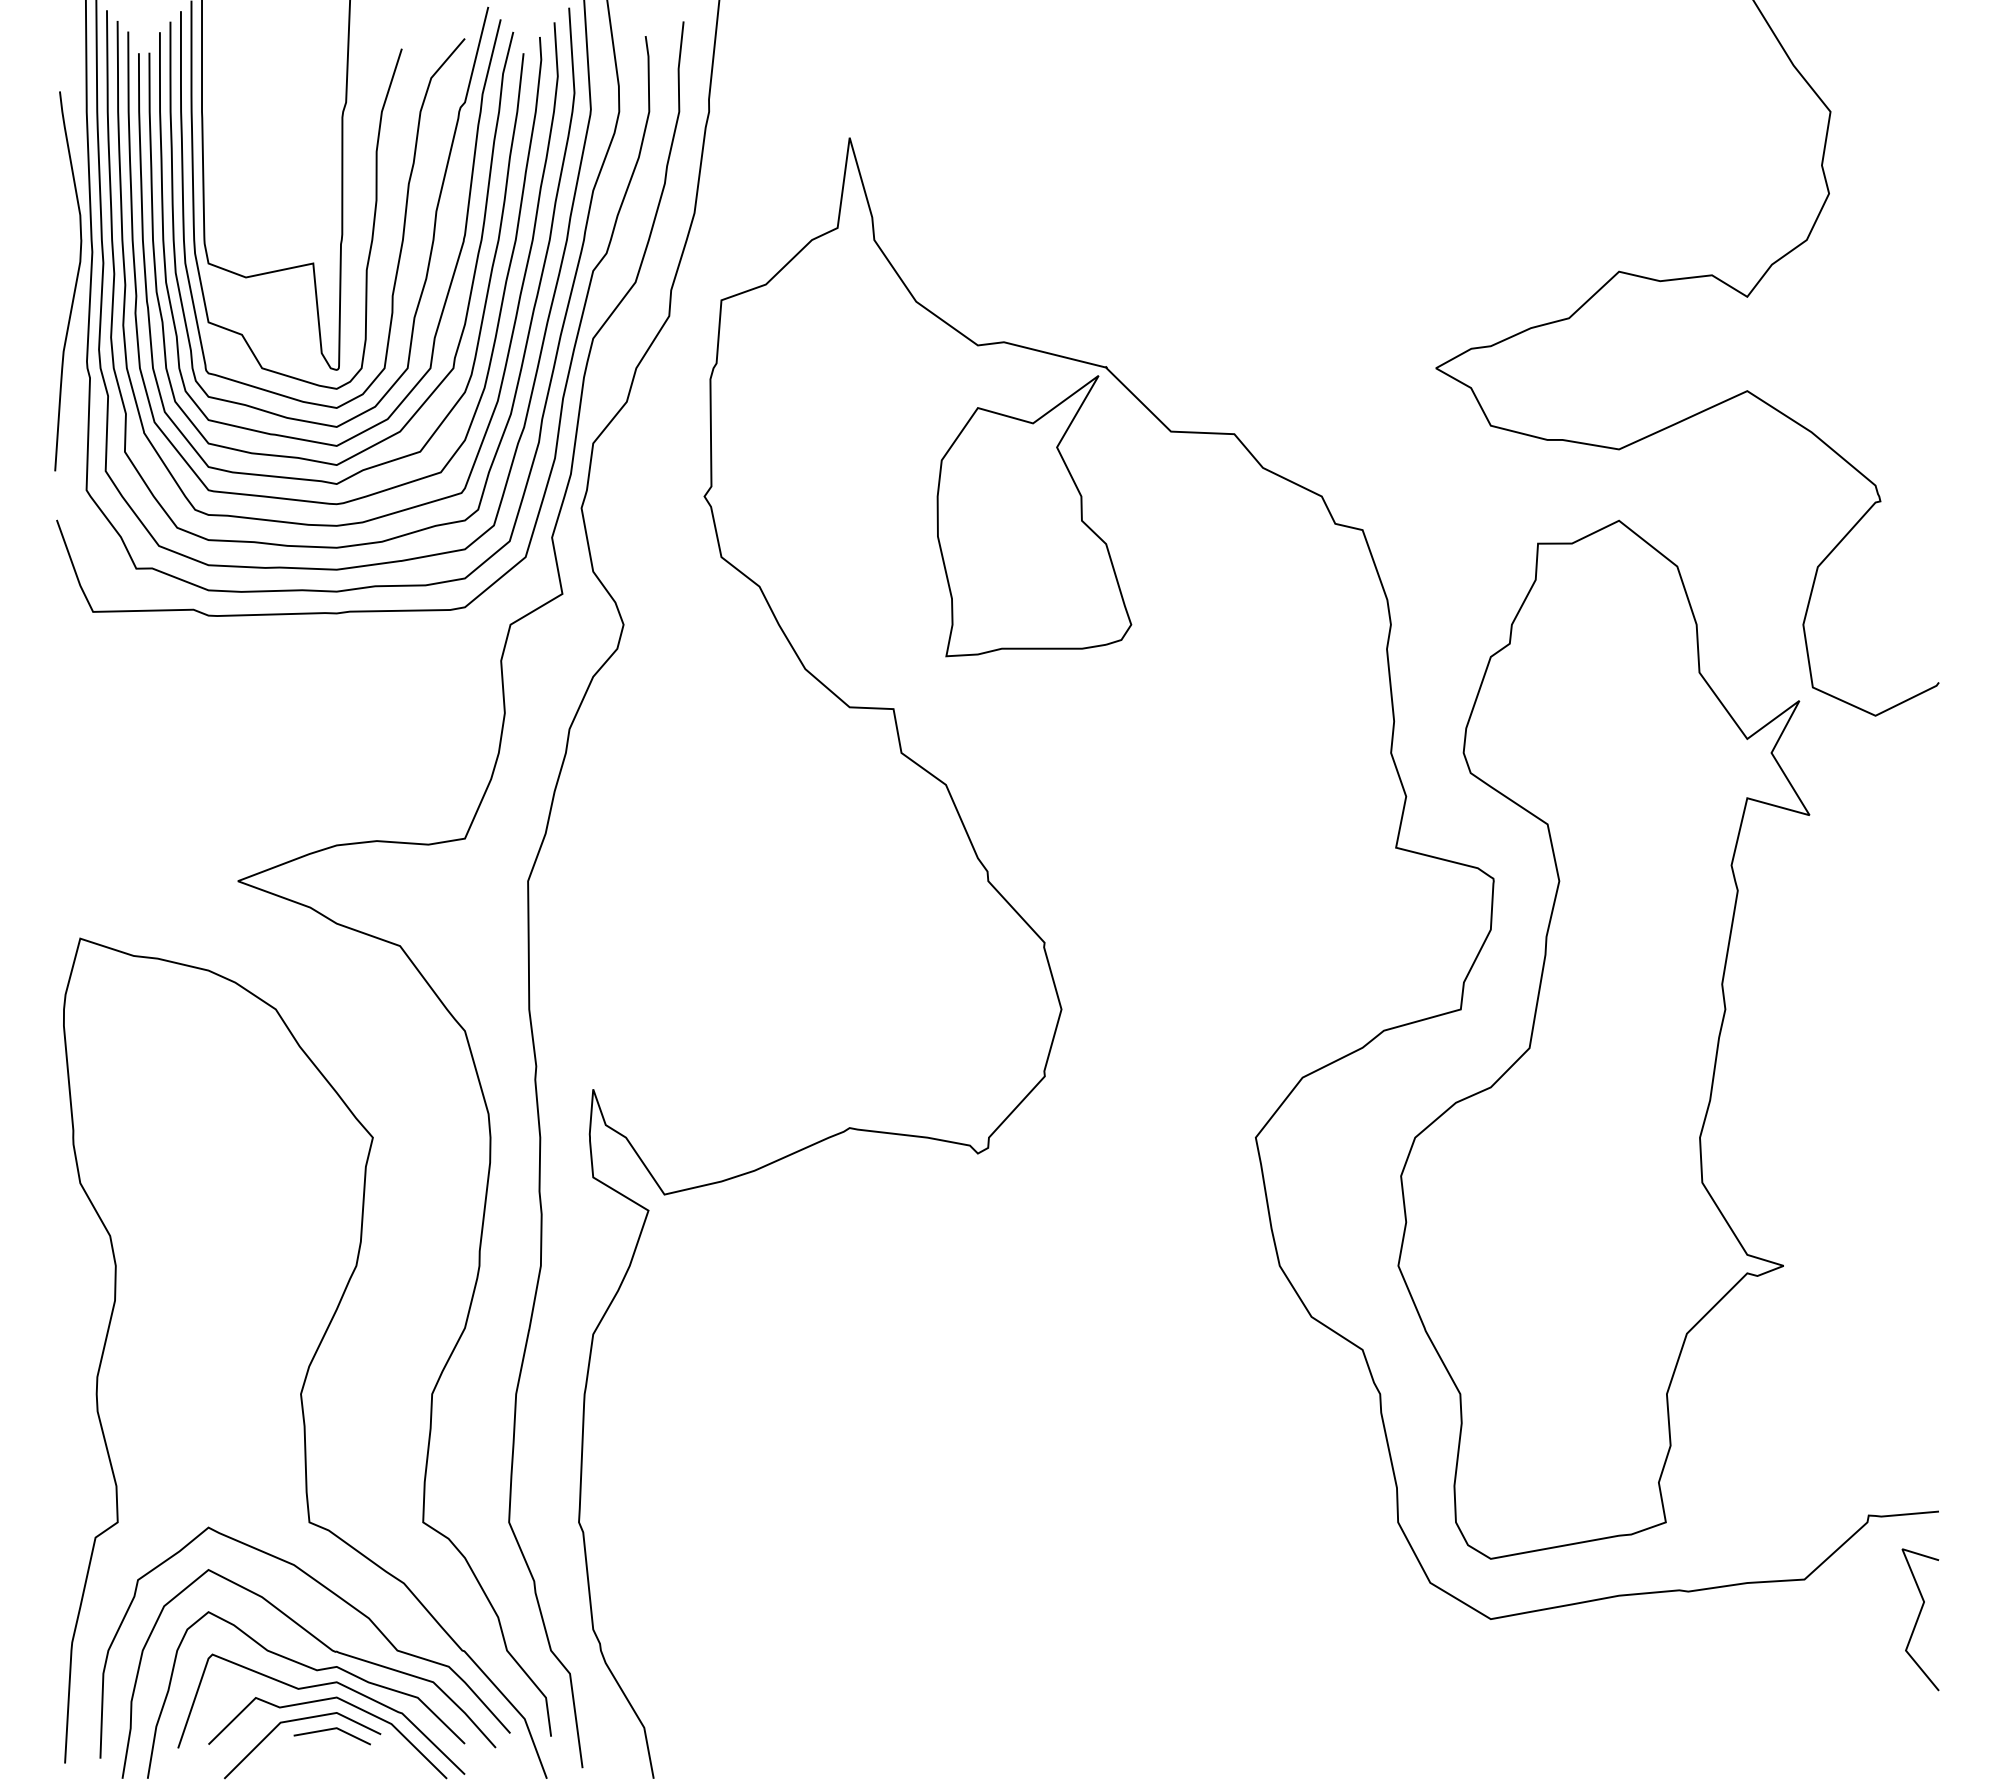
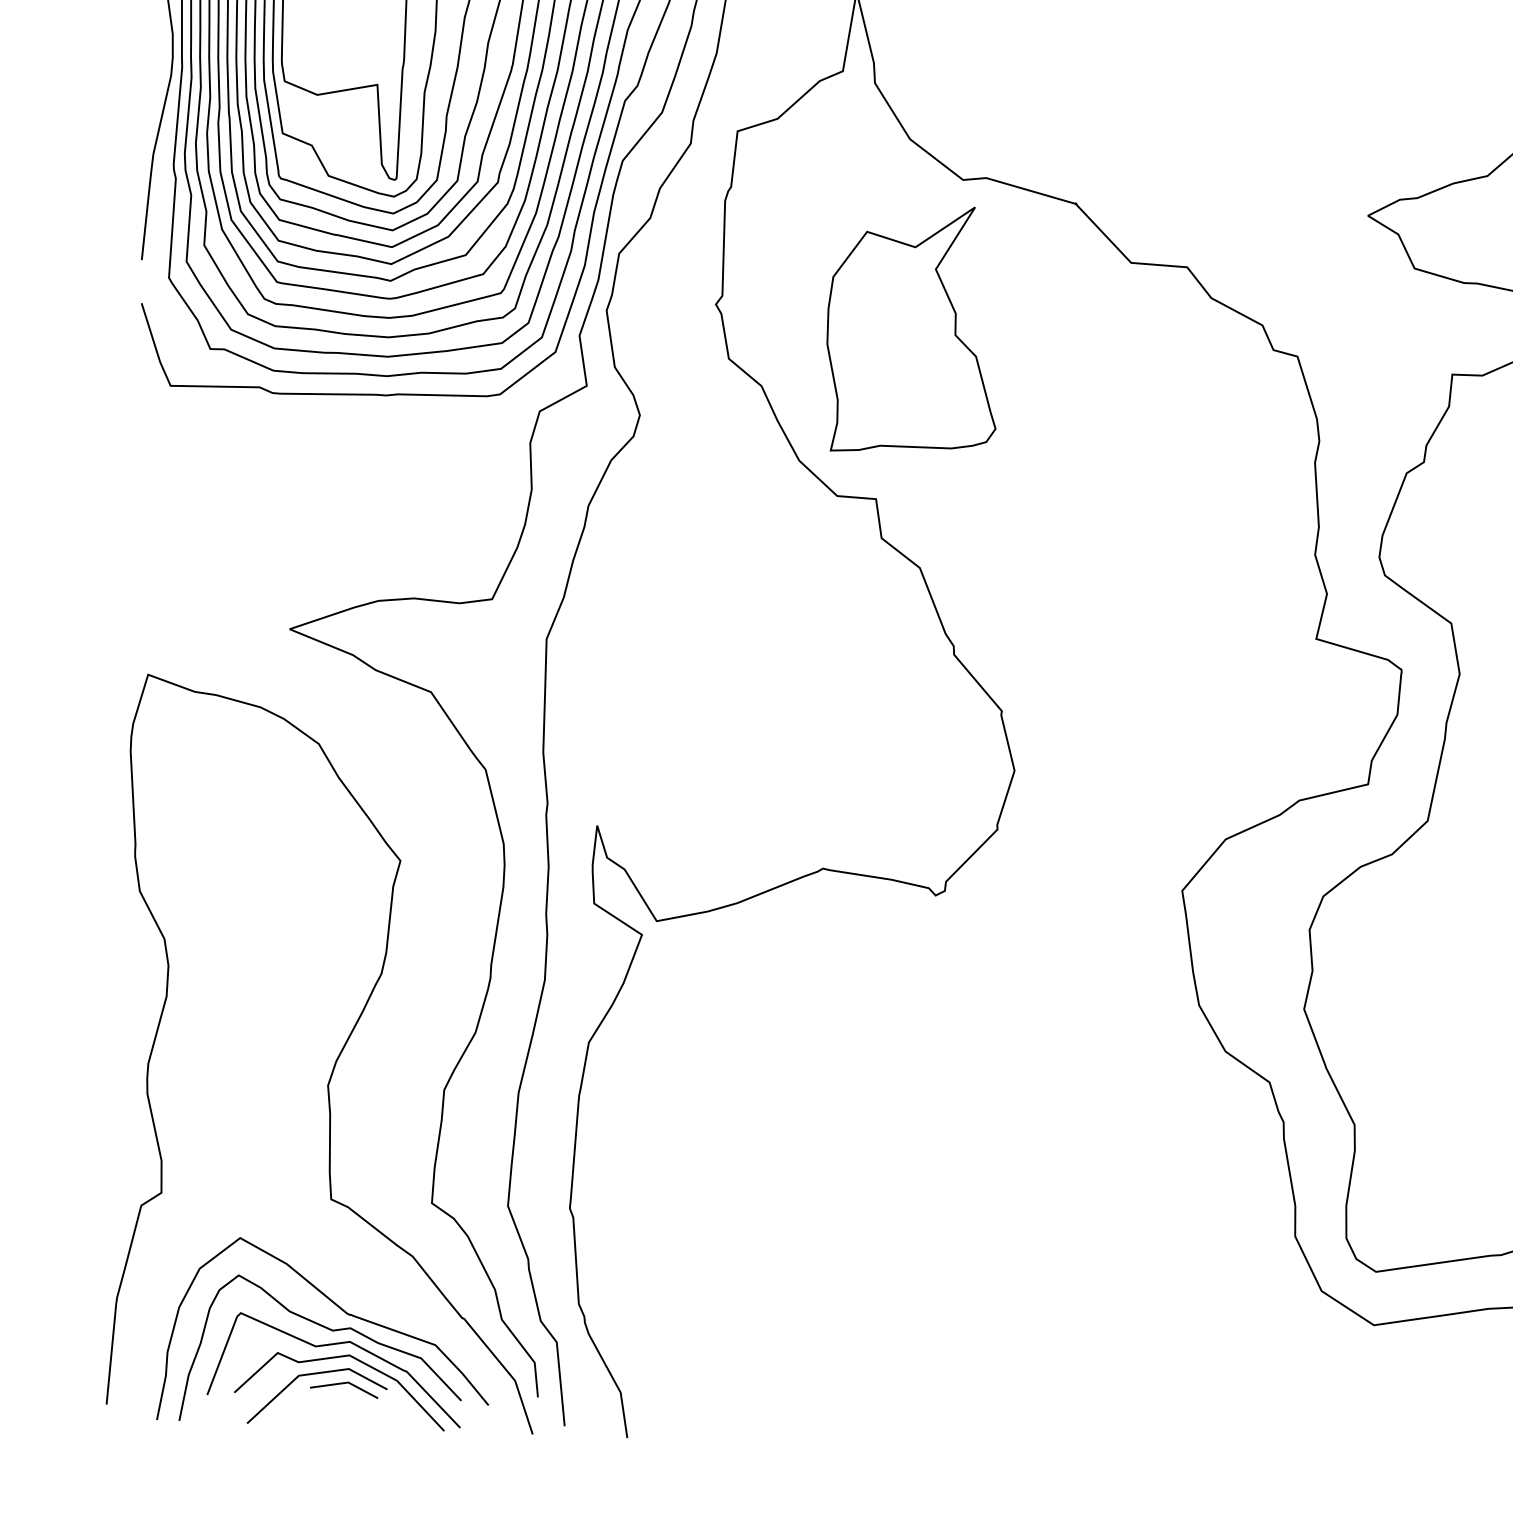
part: (1034, 516) -> (913, 329), moved
curve: (336, 1596) -> (352, 1265), removed

